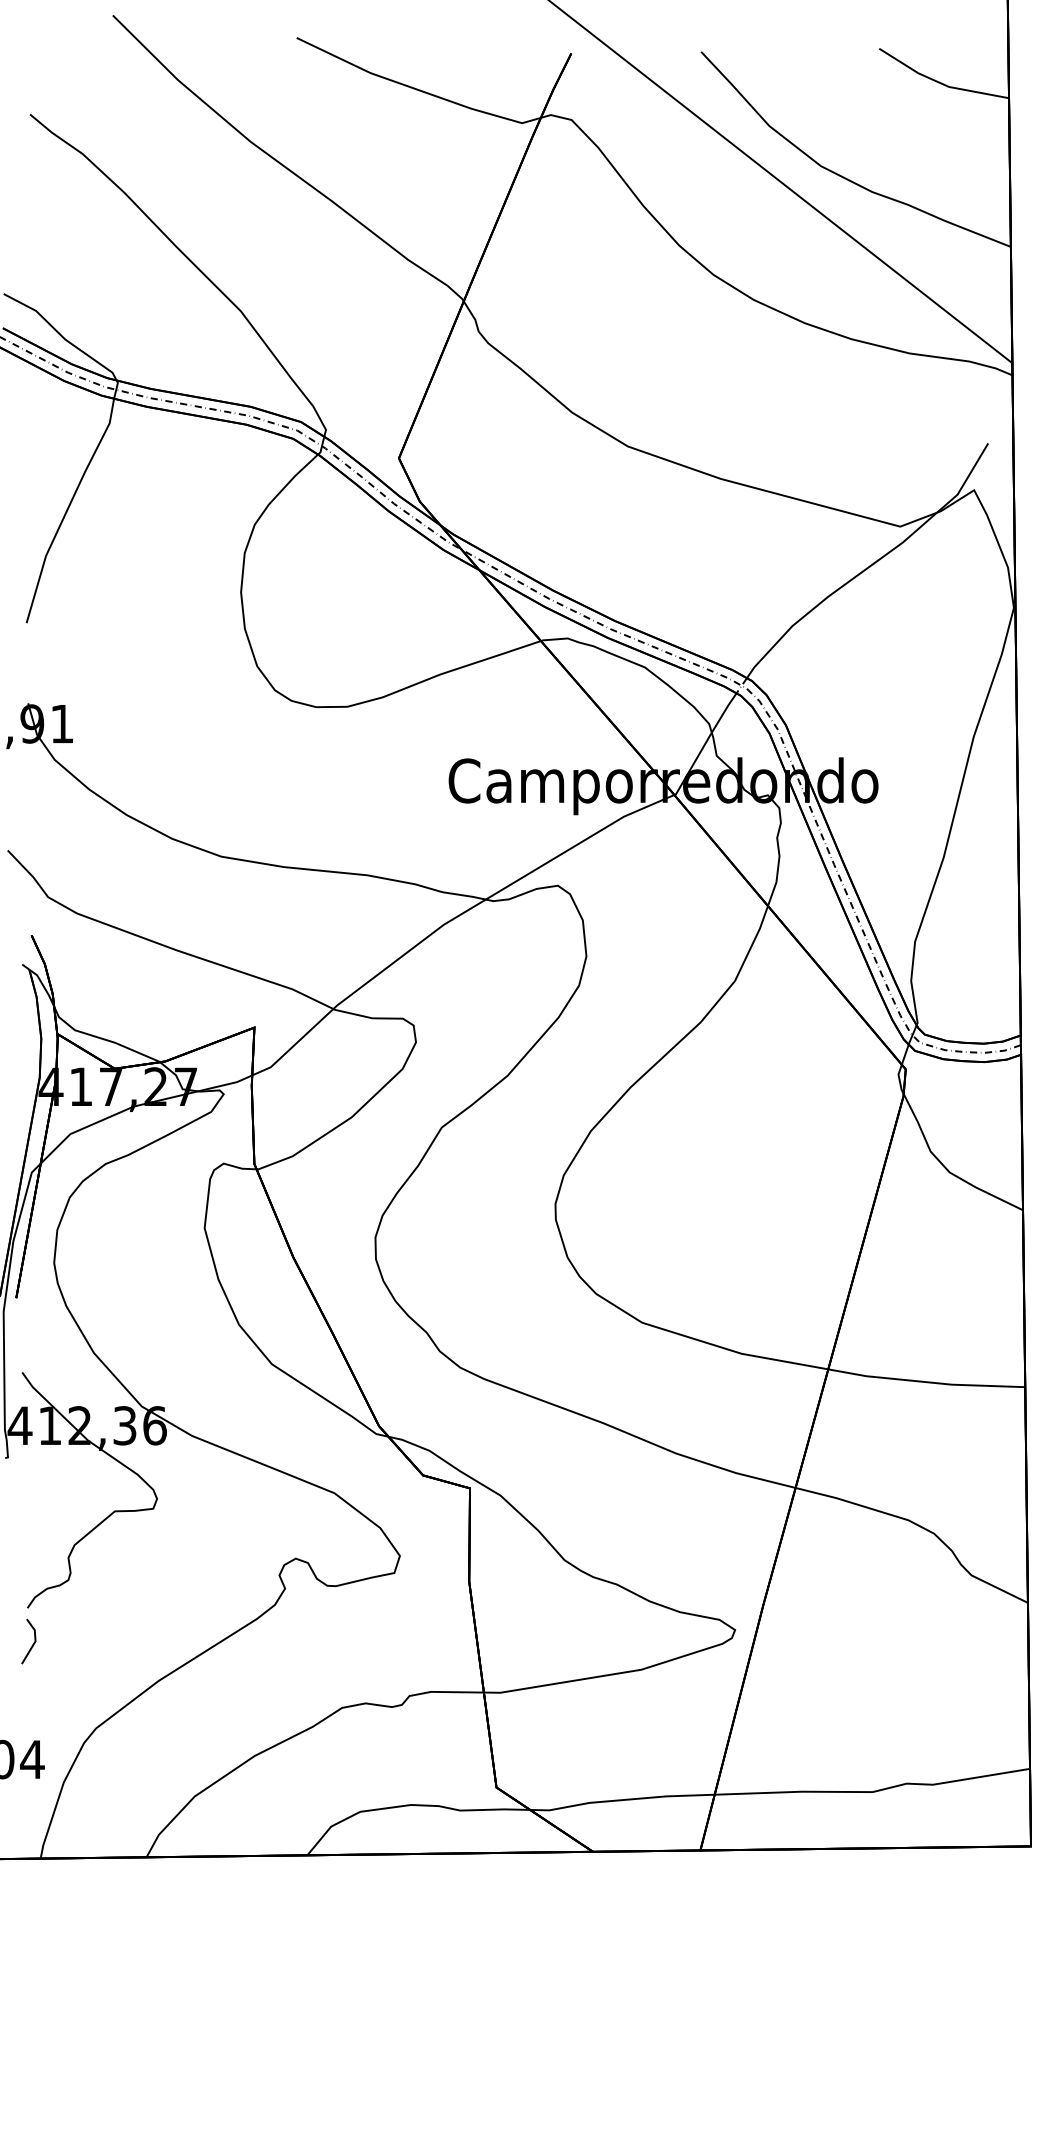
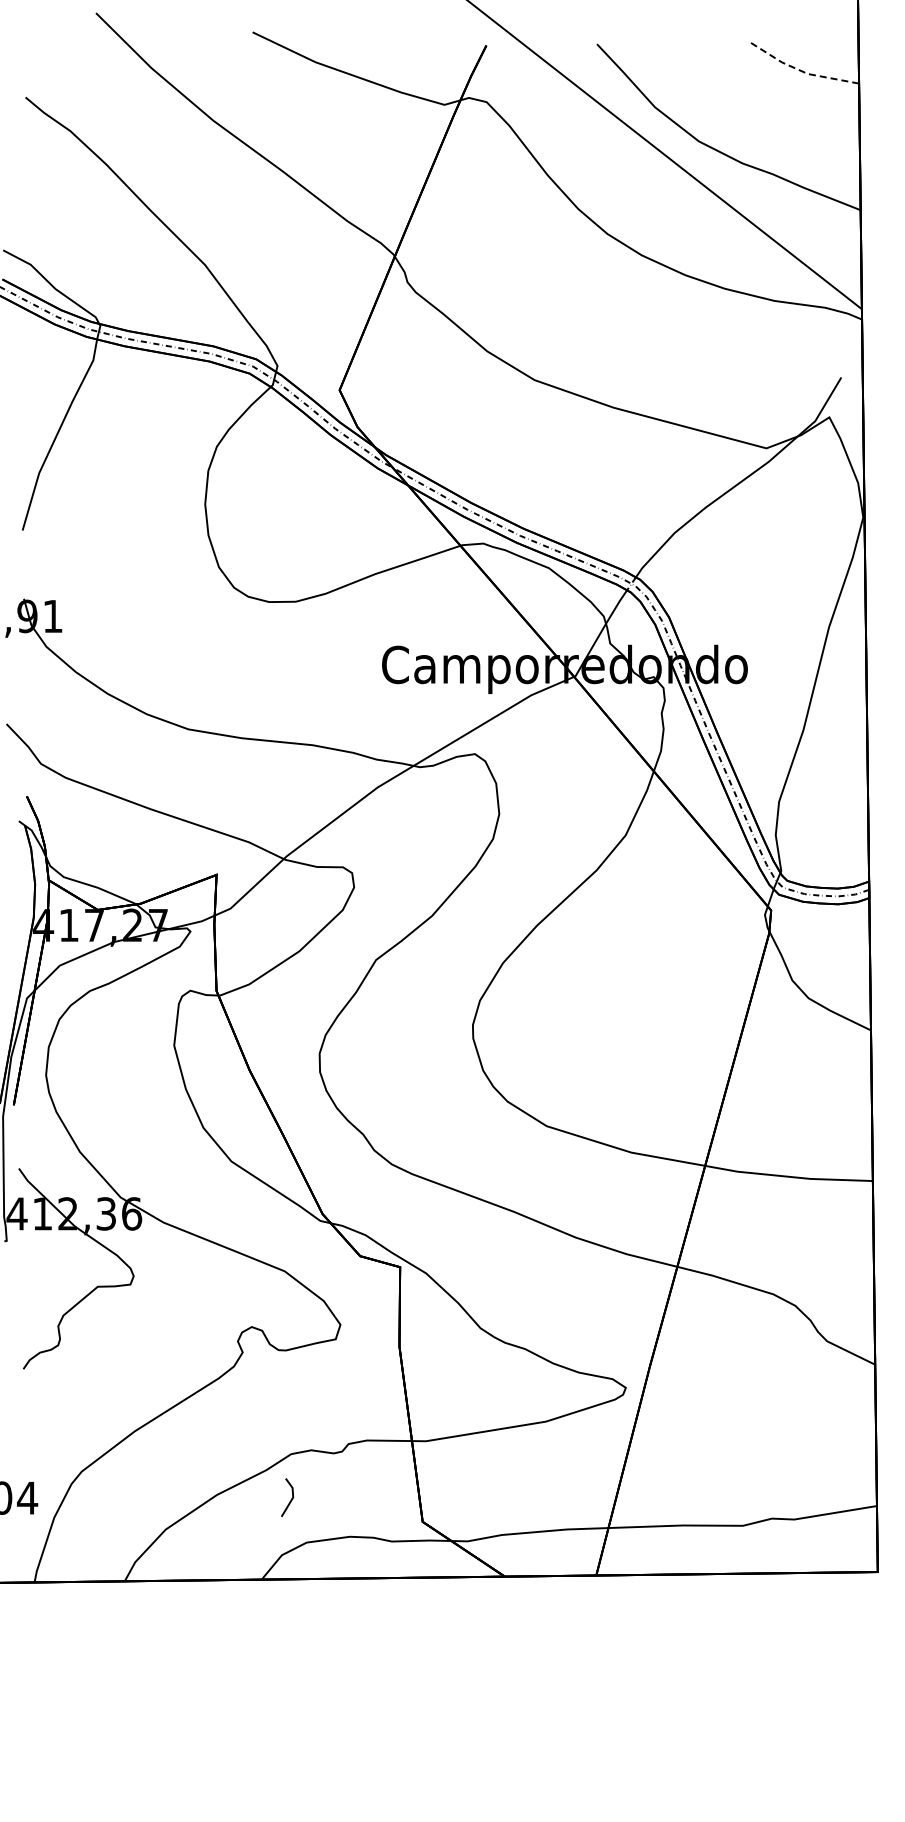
line: (939, 82) -> (799, 70), solid -> dashed
line: (32, 1643) -> (290, 1499), moved

